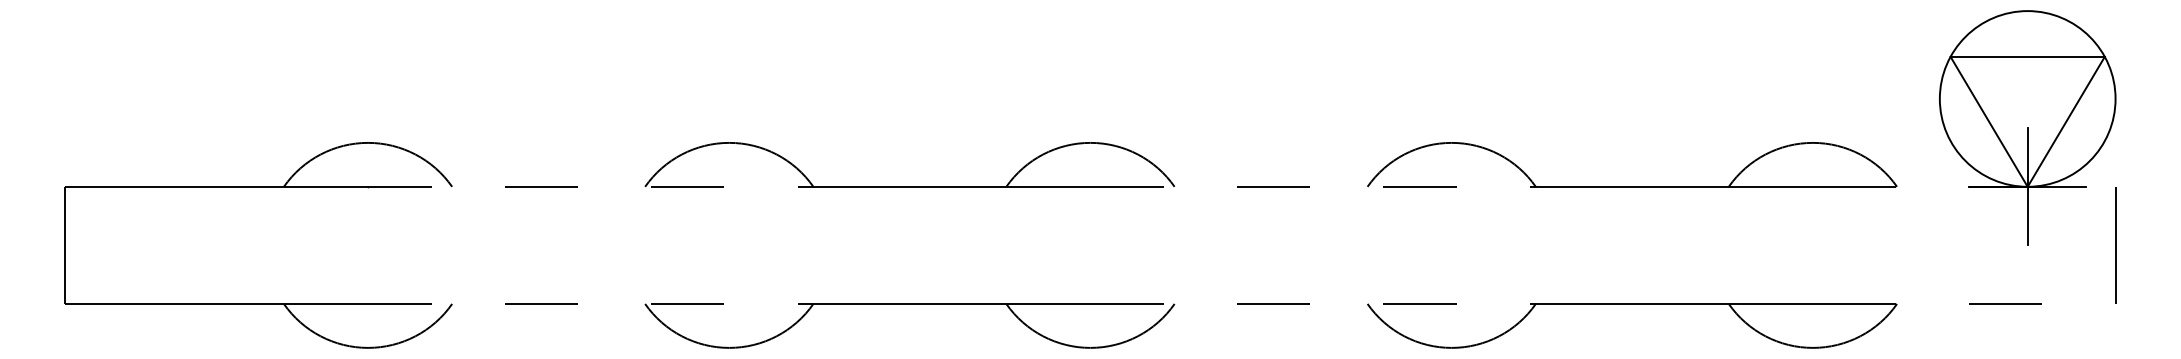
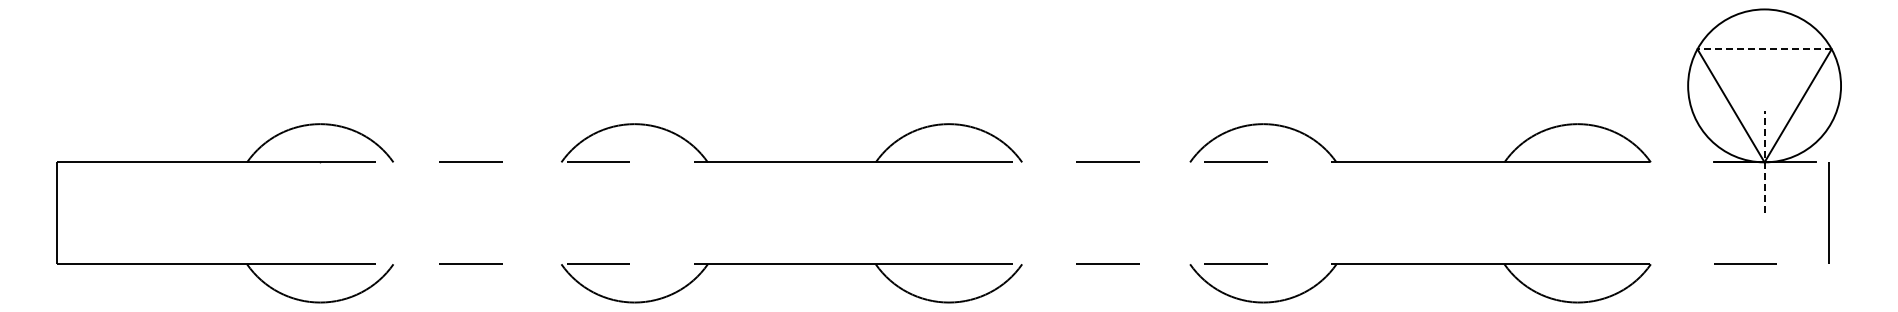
line: (2027, 57) -> (1764, 49), solid -> dashed
line: (2027, 186) -> (1764, 162), solid -> dashed
line: (2114, 244) -> (1828, 212), moved

